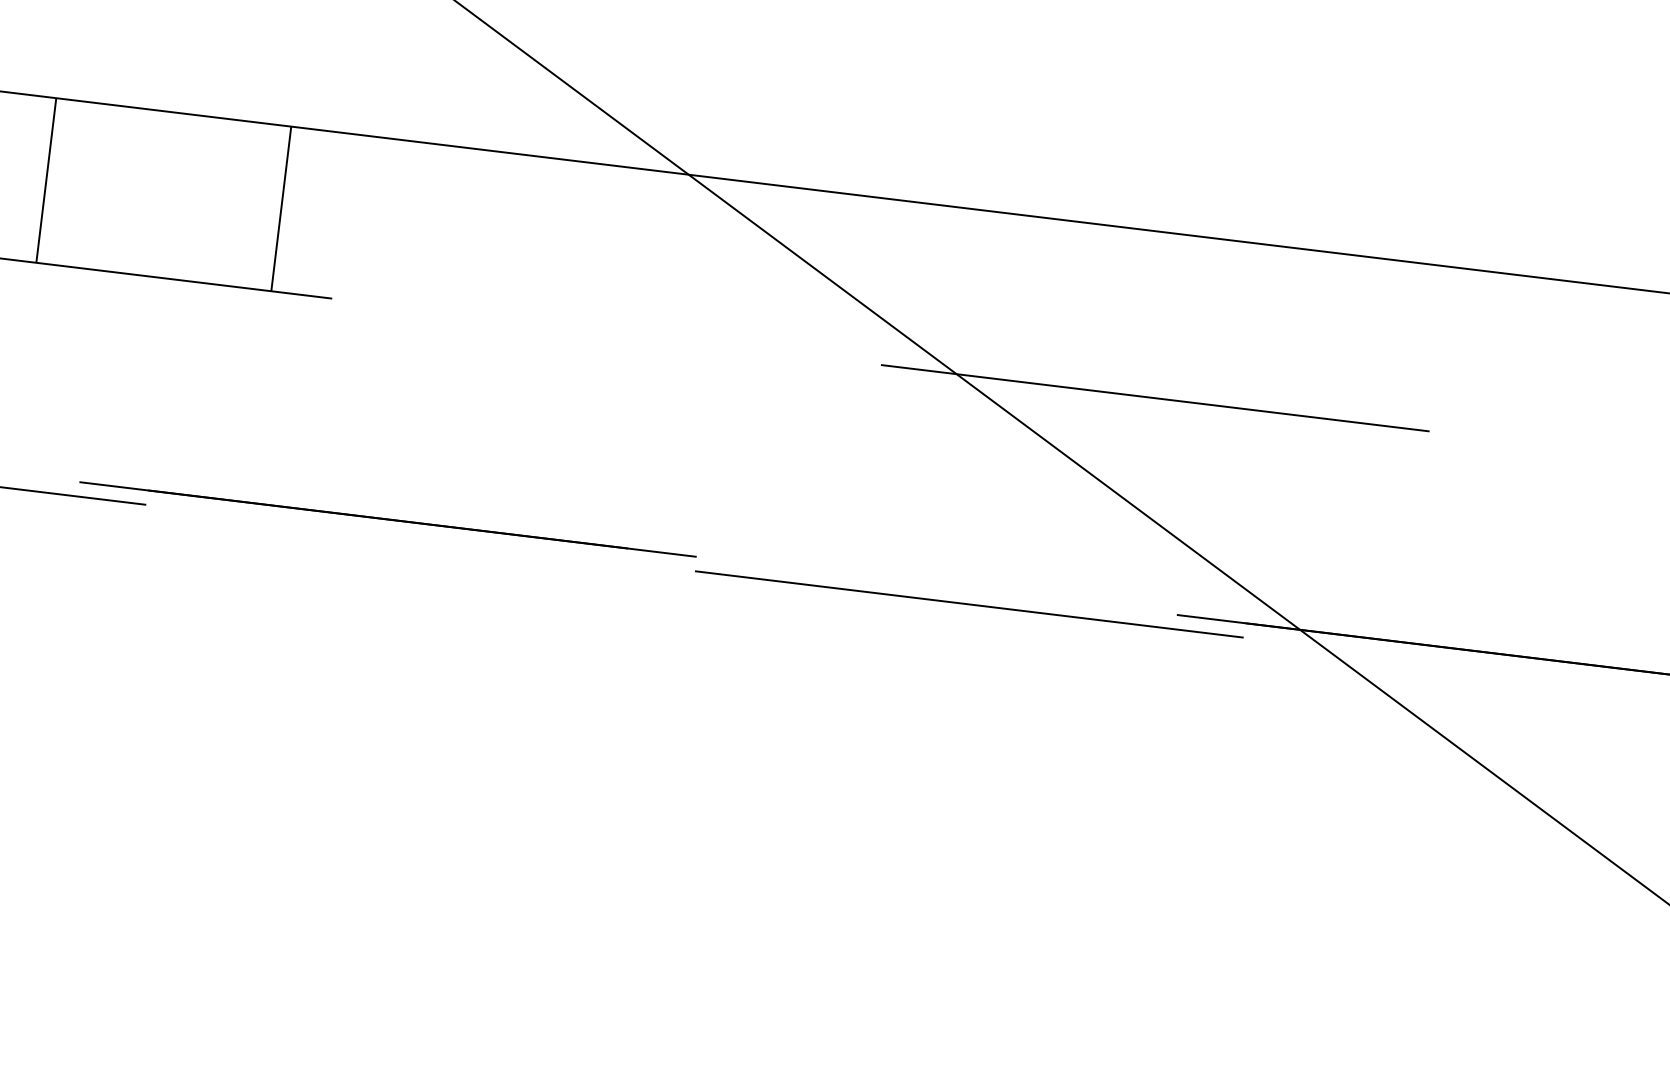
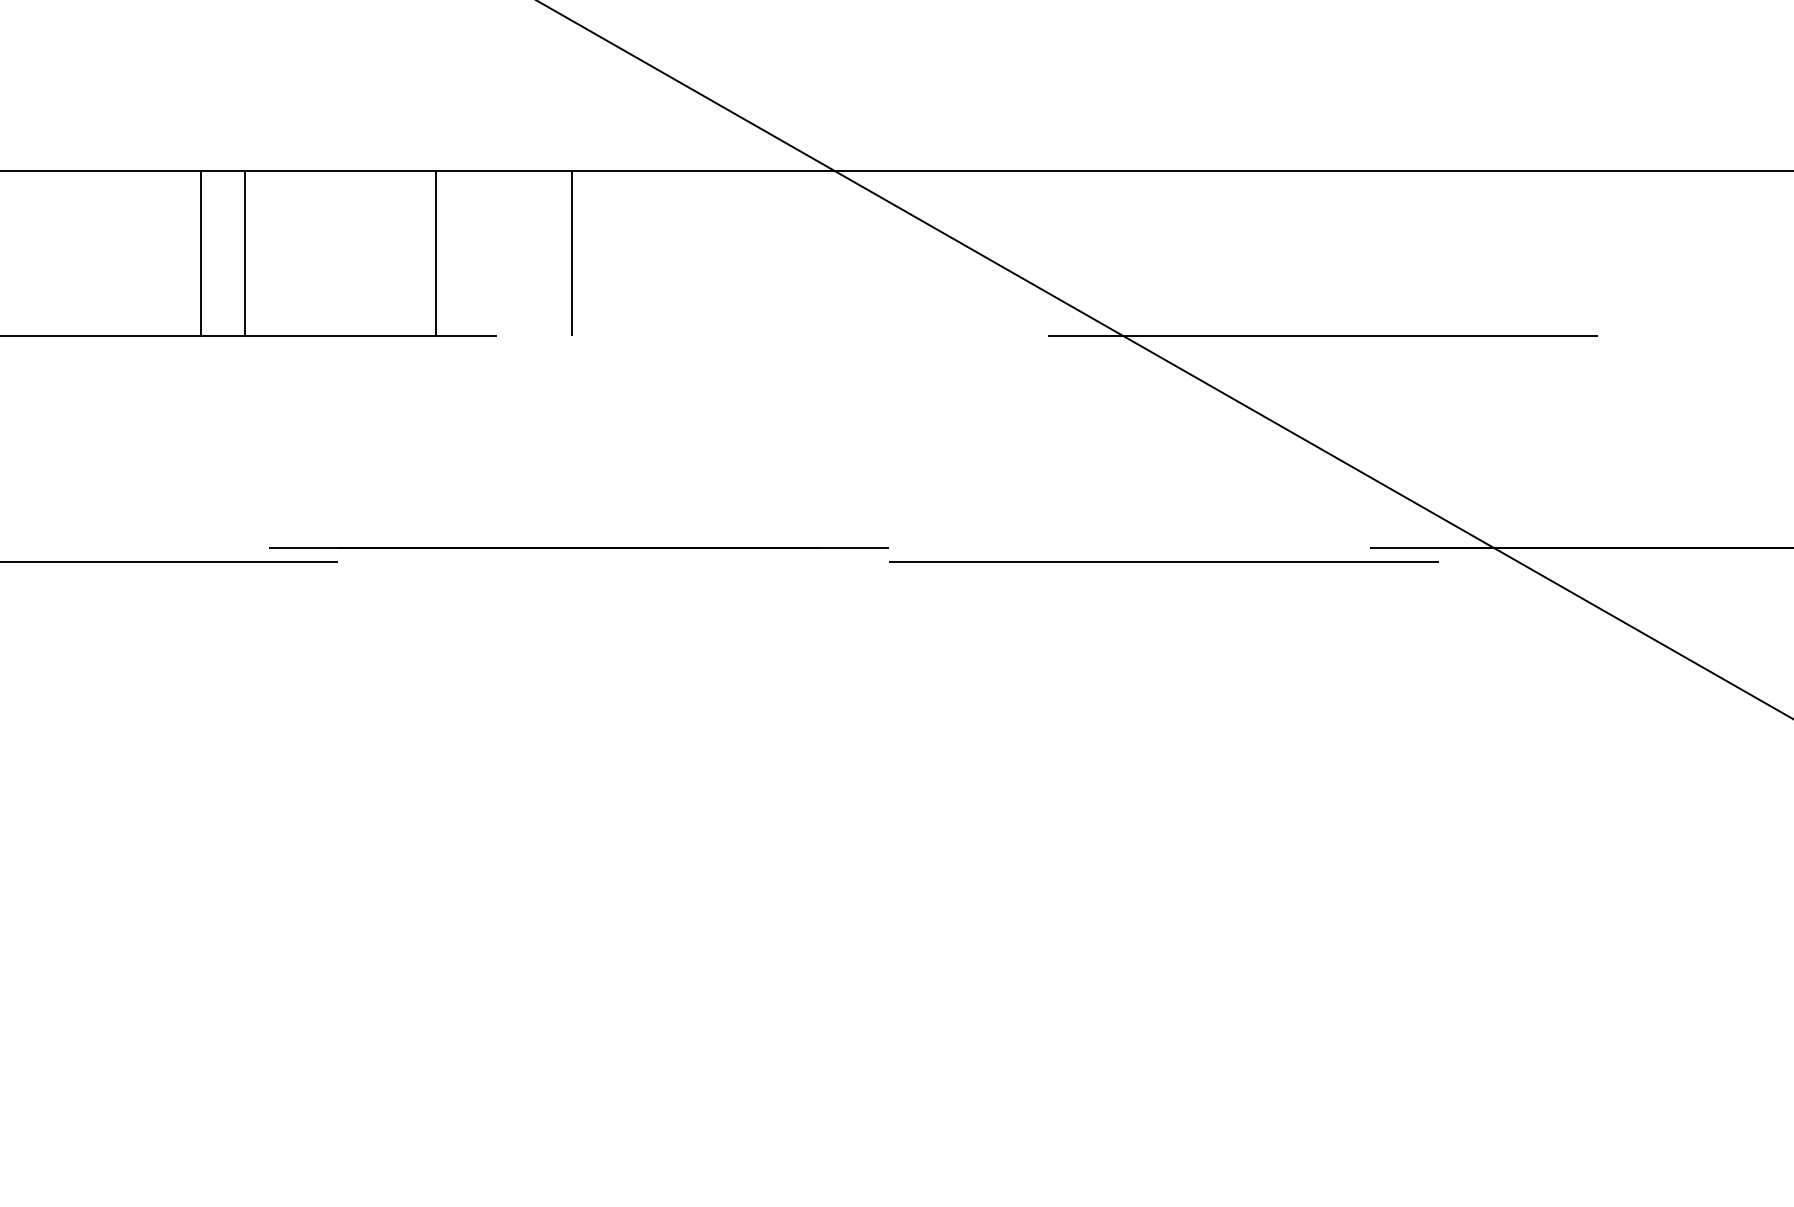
line: (90, 185) -> (244, 253), added
line: (417, 225) -> (572, 253), added

